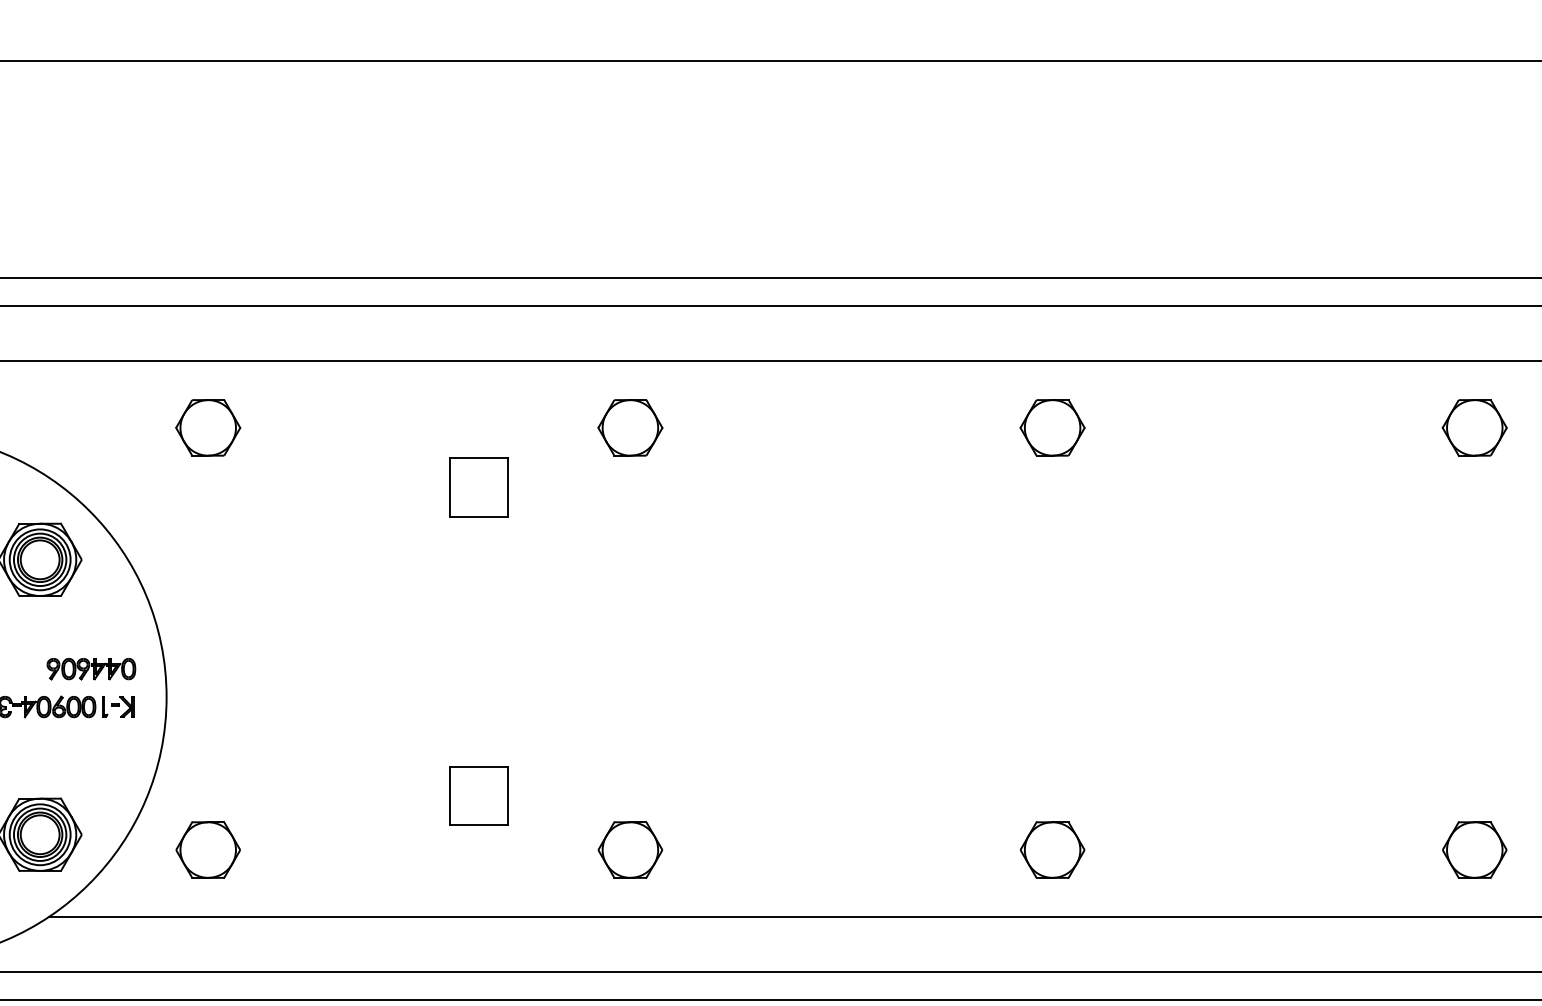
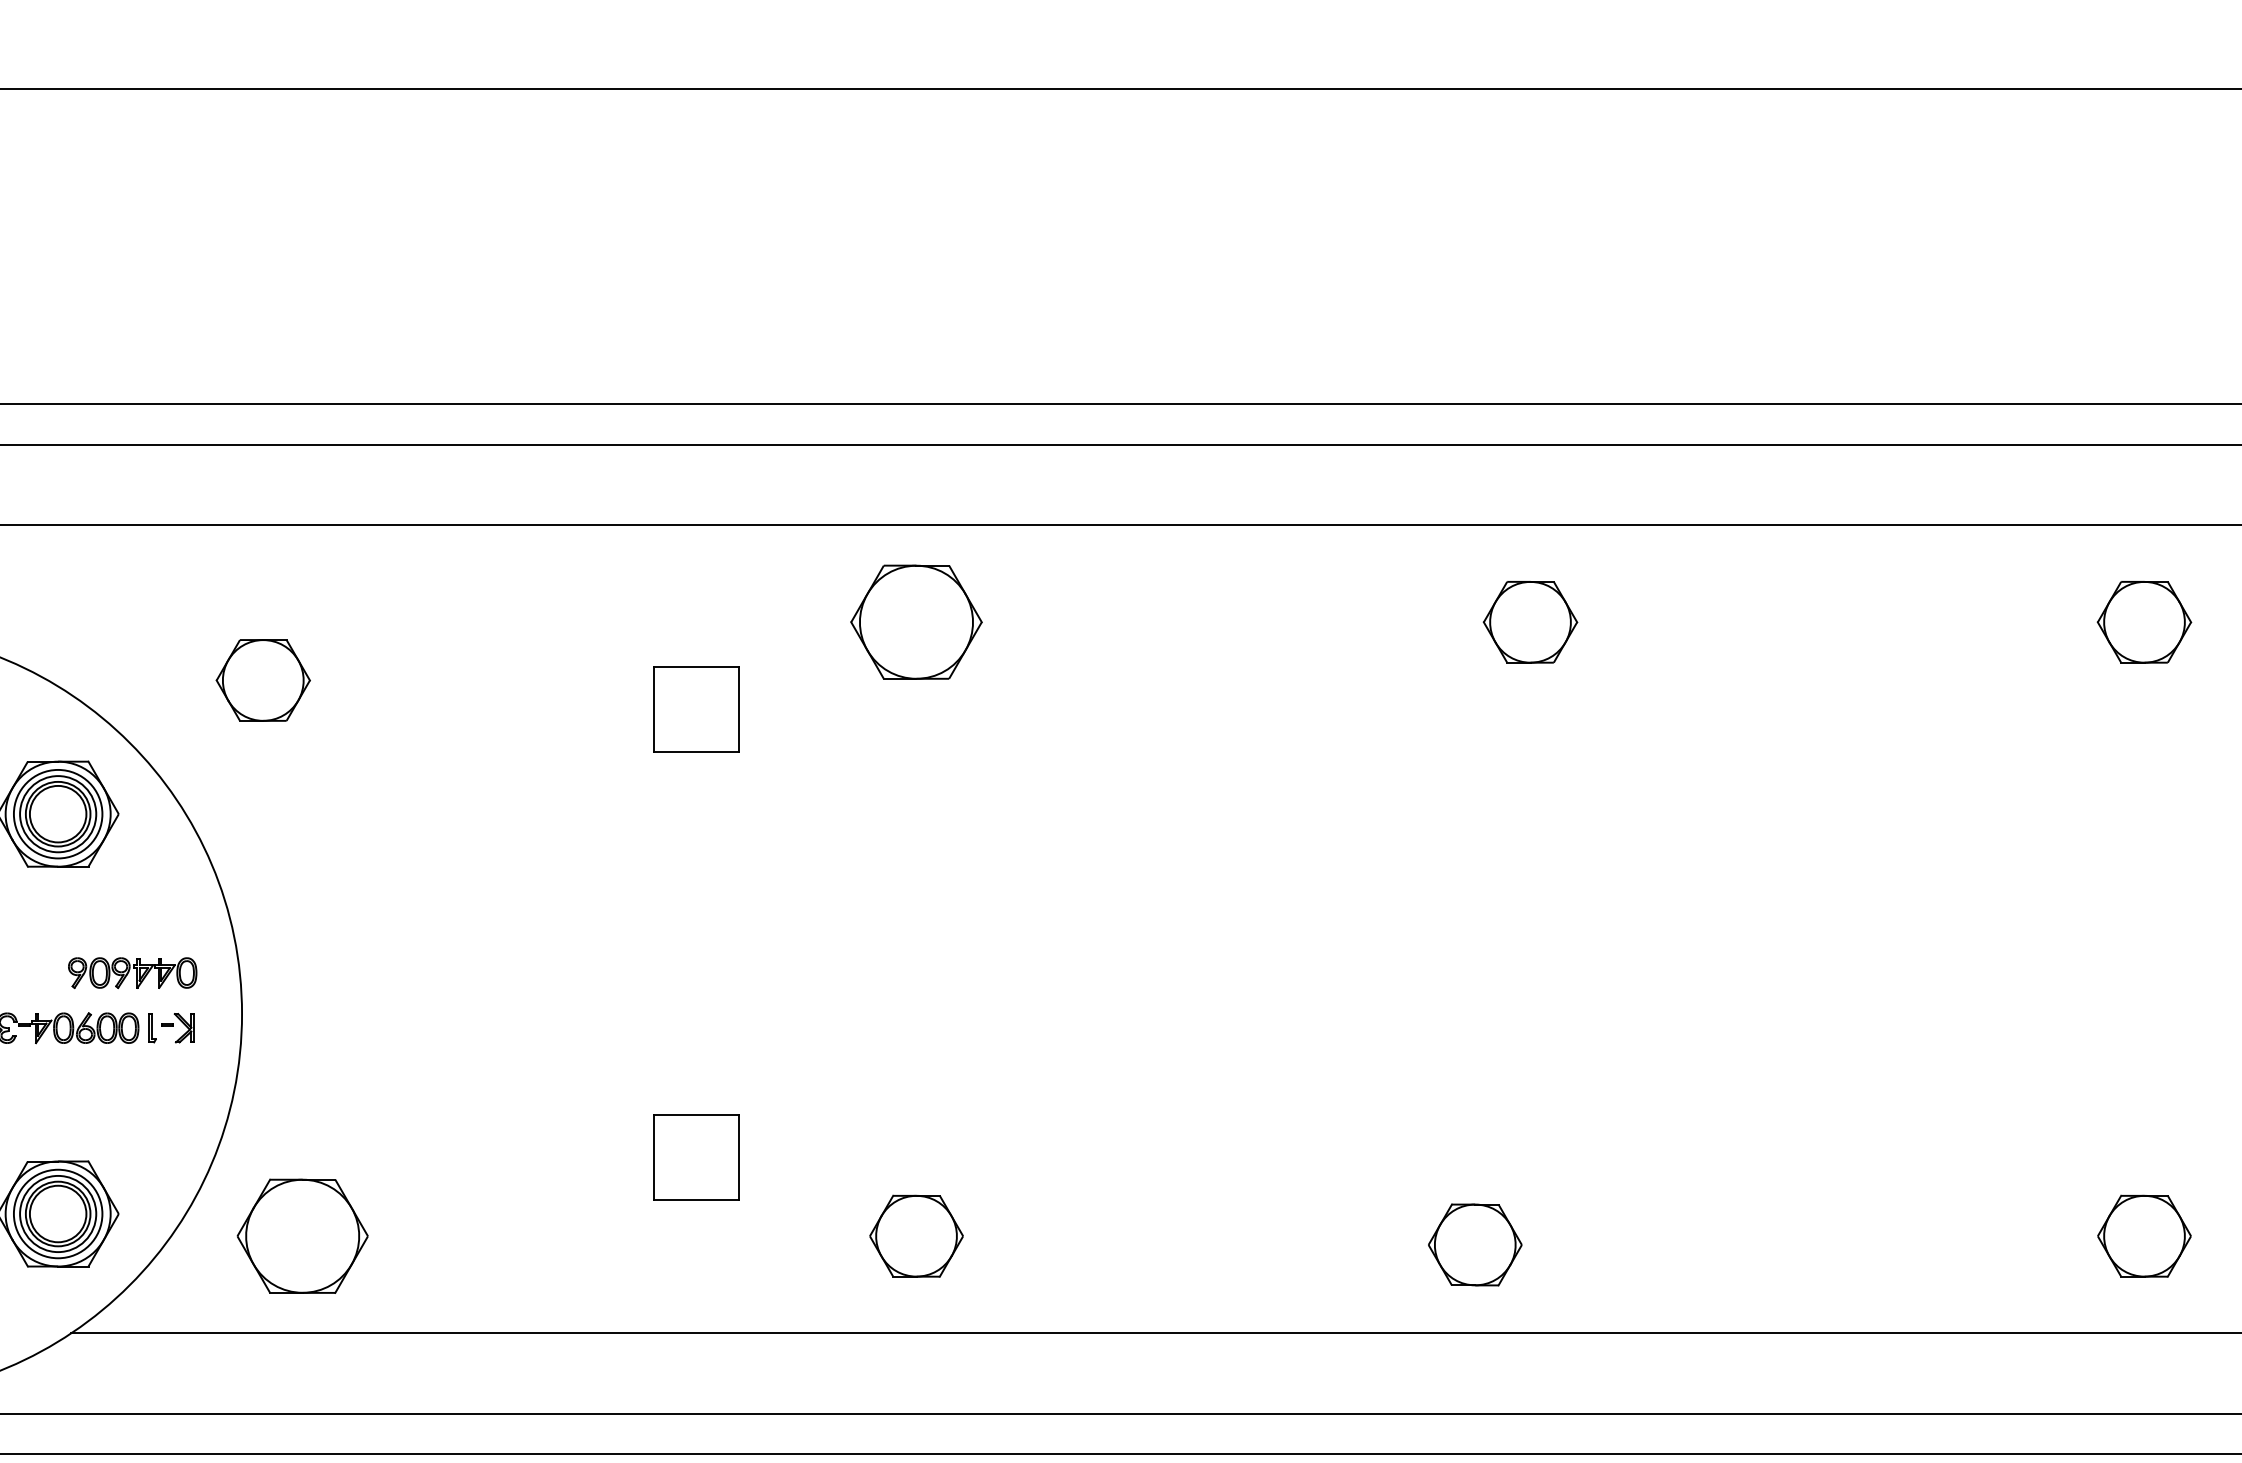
part: (208, 427) -> (263, 679), moved
part: (630, 427) -> (916, 621), size x1.4
part: (207, 849) -> (301, 1235), size x1.4
part: (1052, 849) -> (1475, 1244), moved

